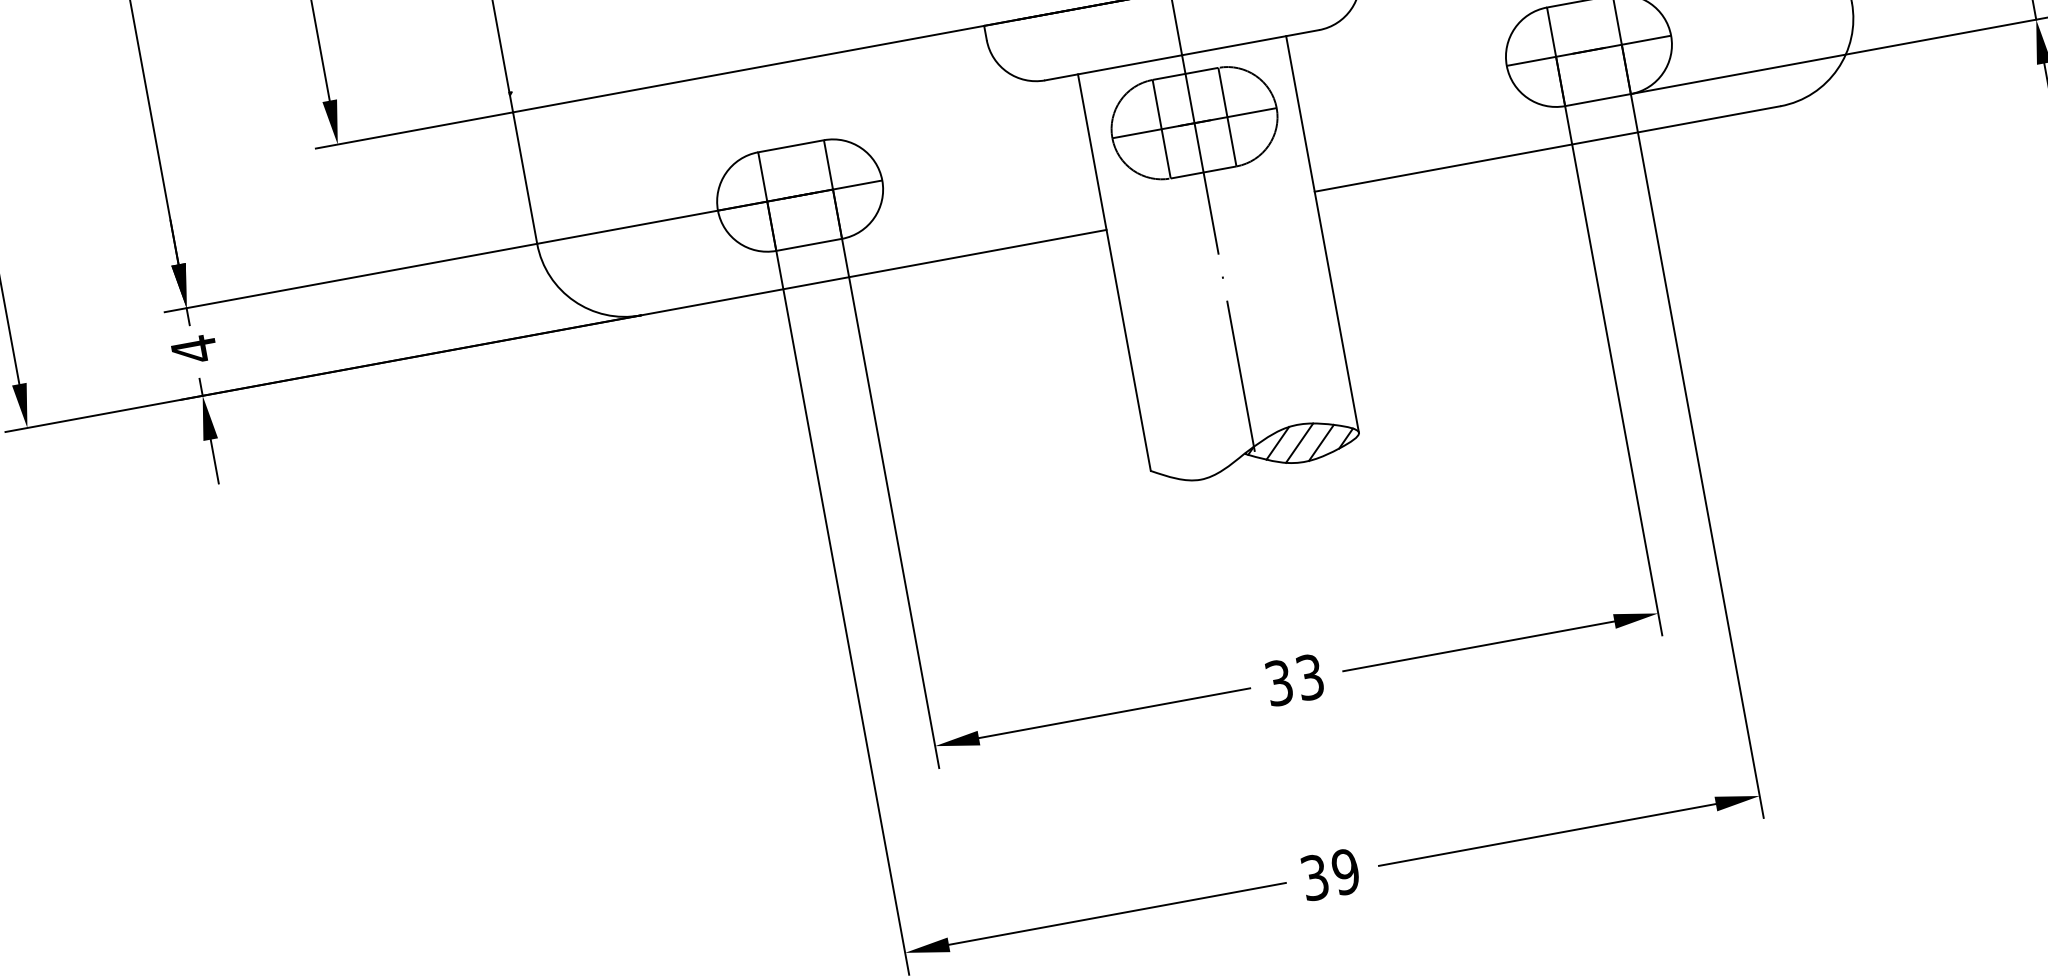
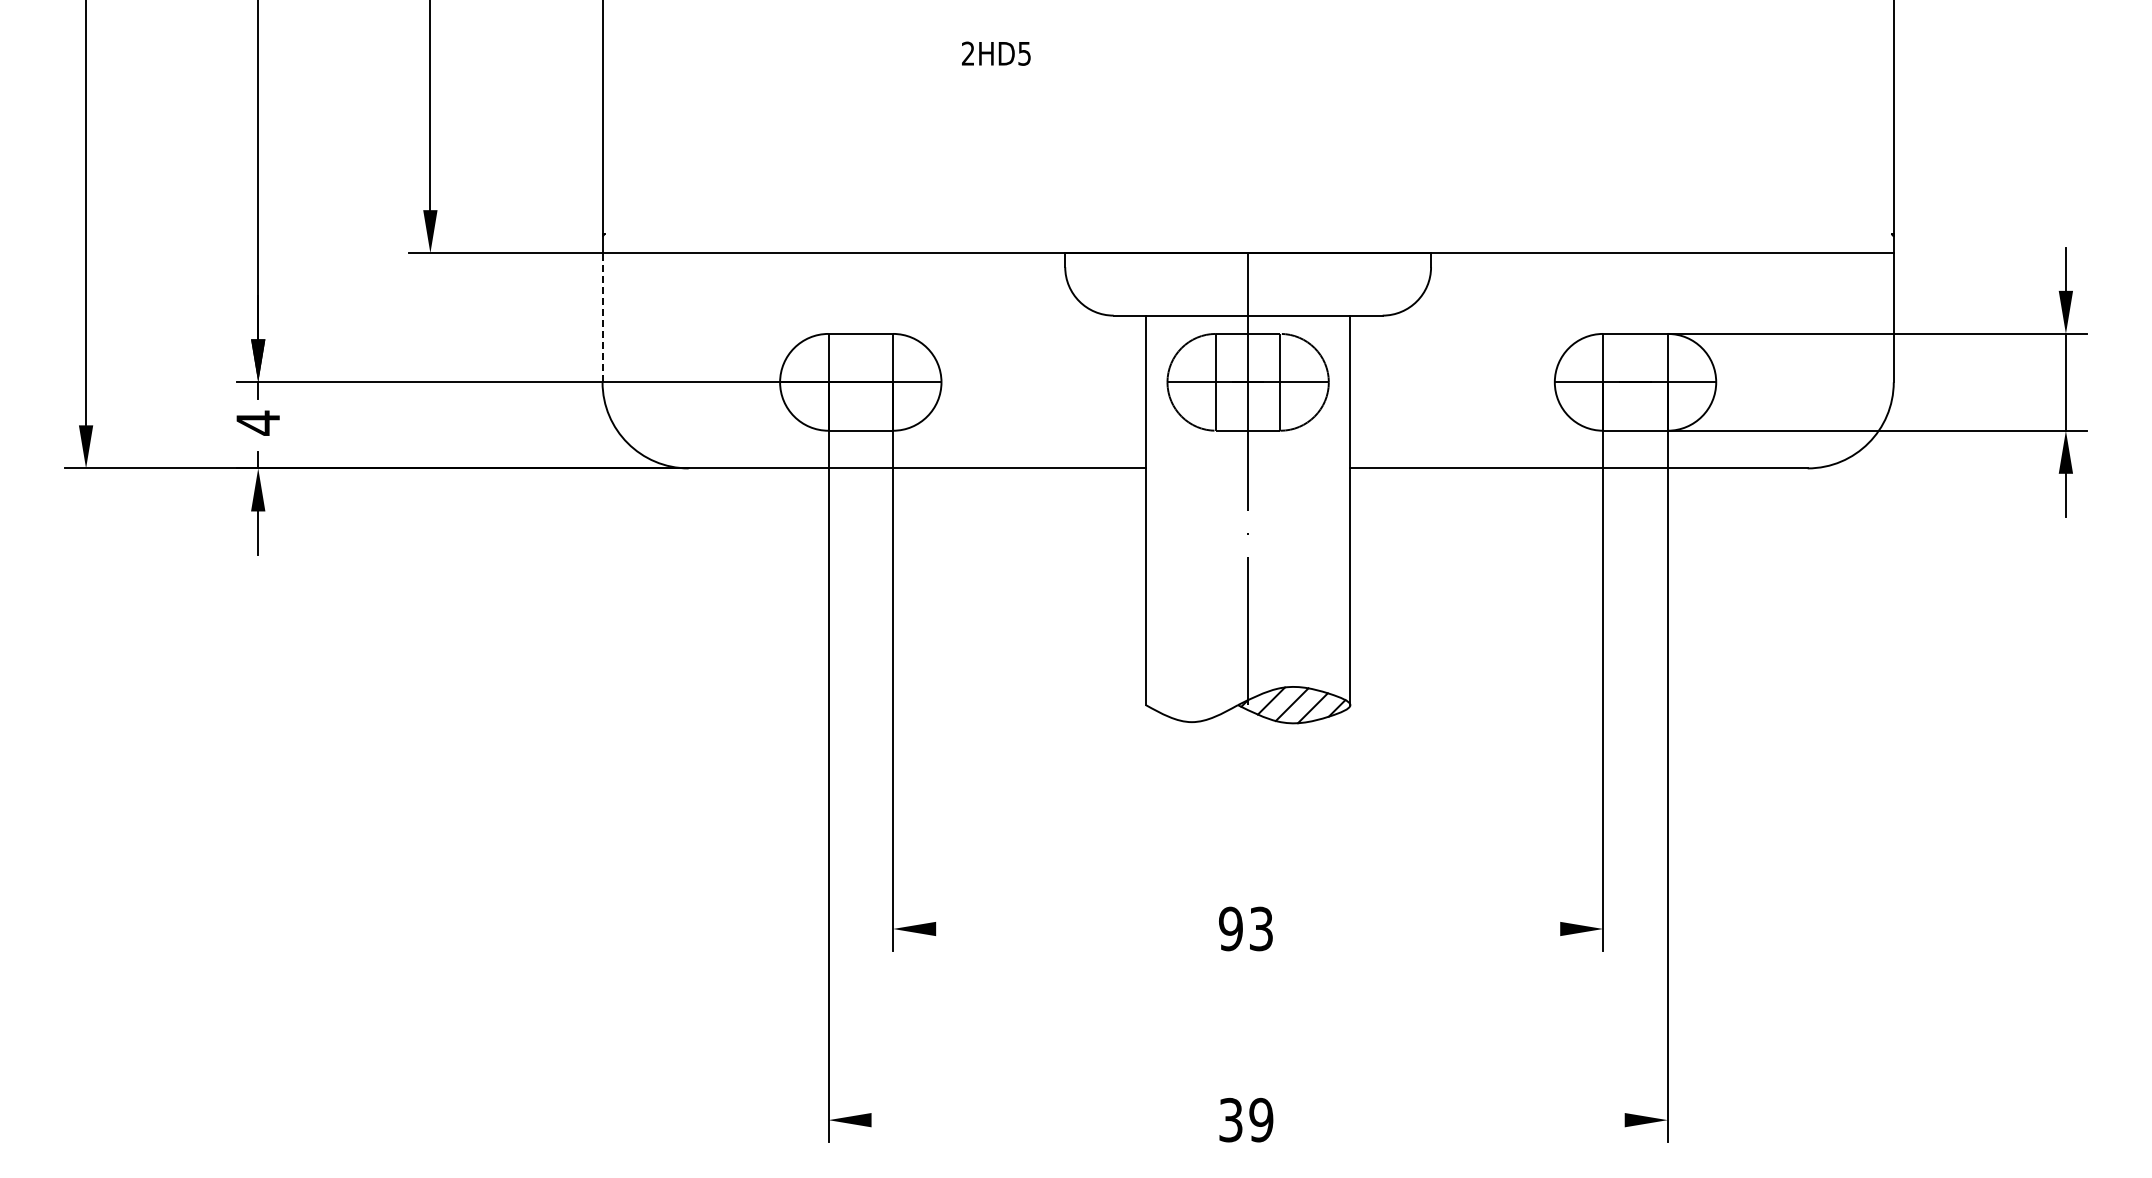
line: (525, 177) -> (602, 317), solid -> dashed
line: (1478, 645) -> (1426, 928), removed
text: (1278, 682) -> (1230, 928), 33 -> 93
line: (1114, 712) -> (1069, 928), removed
line: (1546, 835) -> (1458, 1120), removed
line: (1116, 914) -> (1036, 1120), removed

